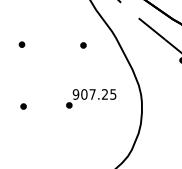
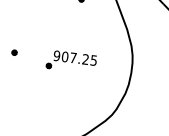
part: (91, 98) -> (71, 61), moved

